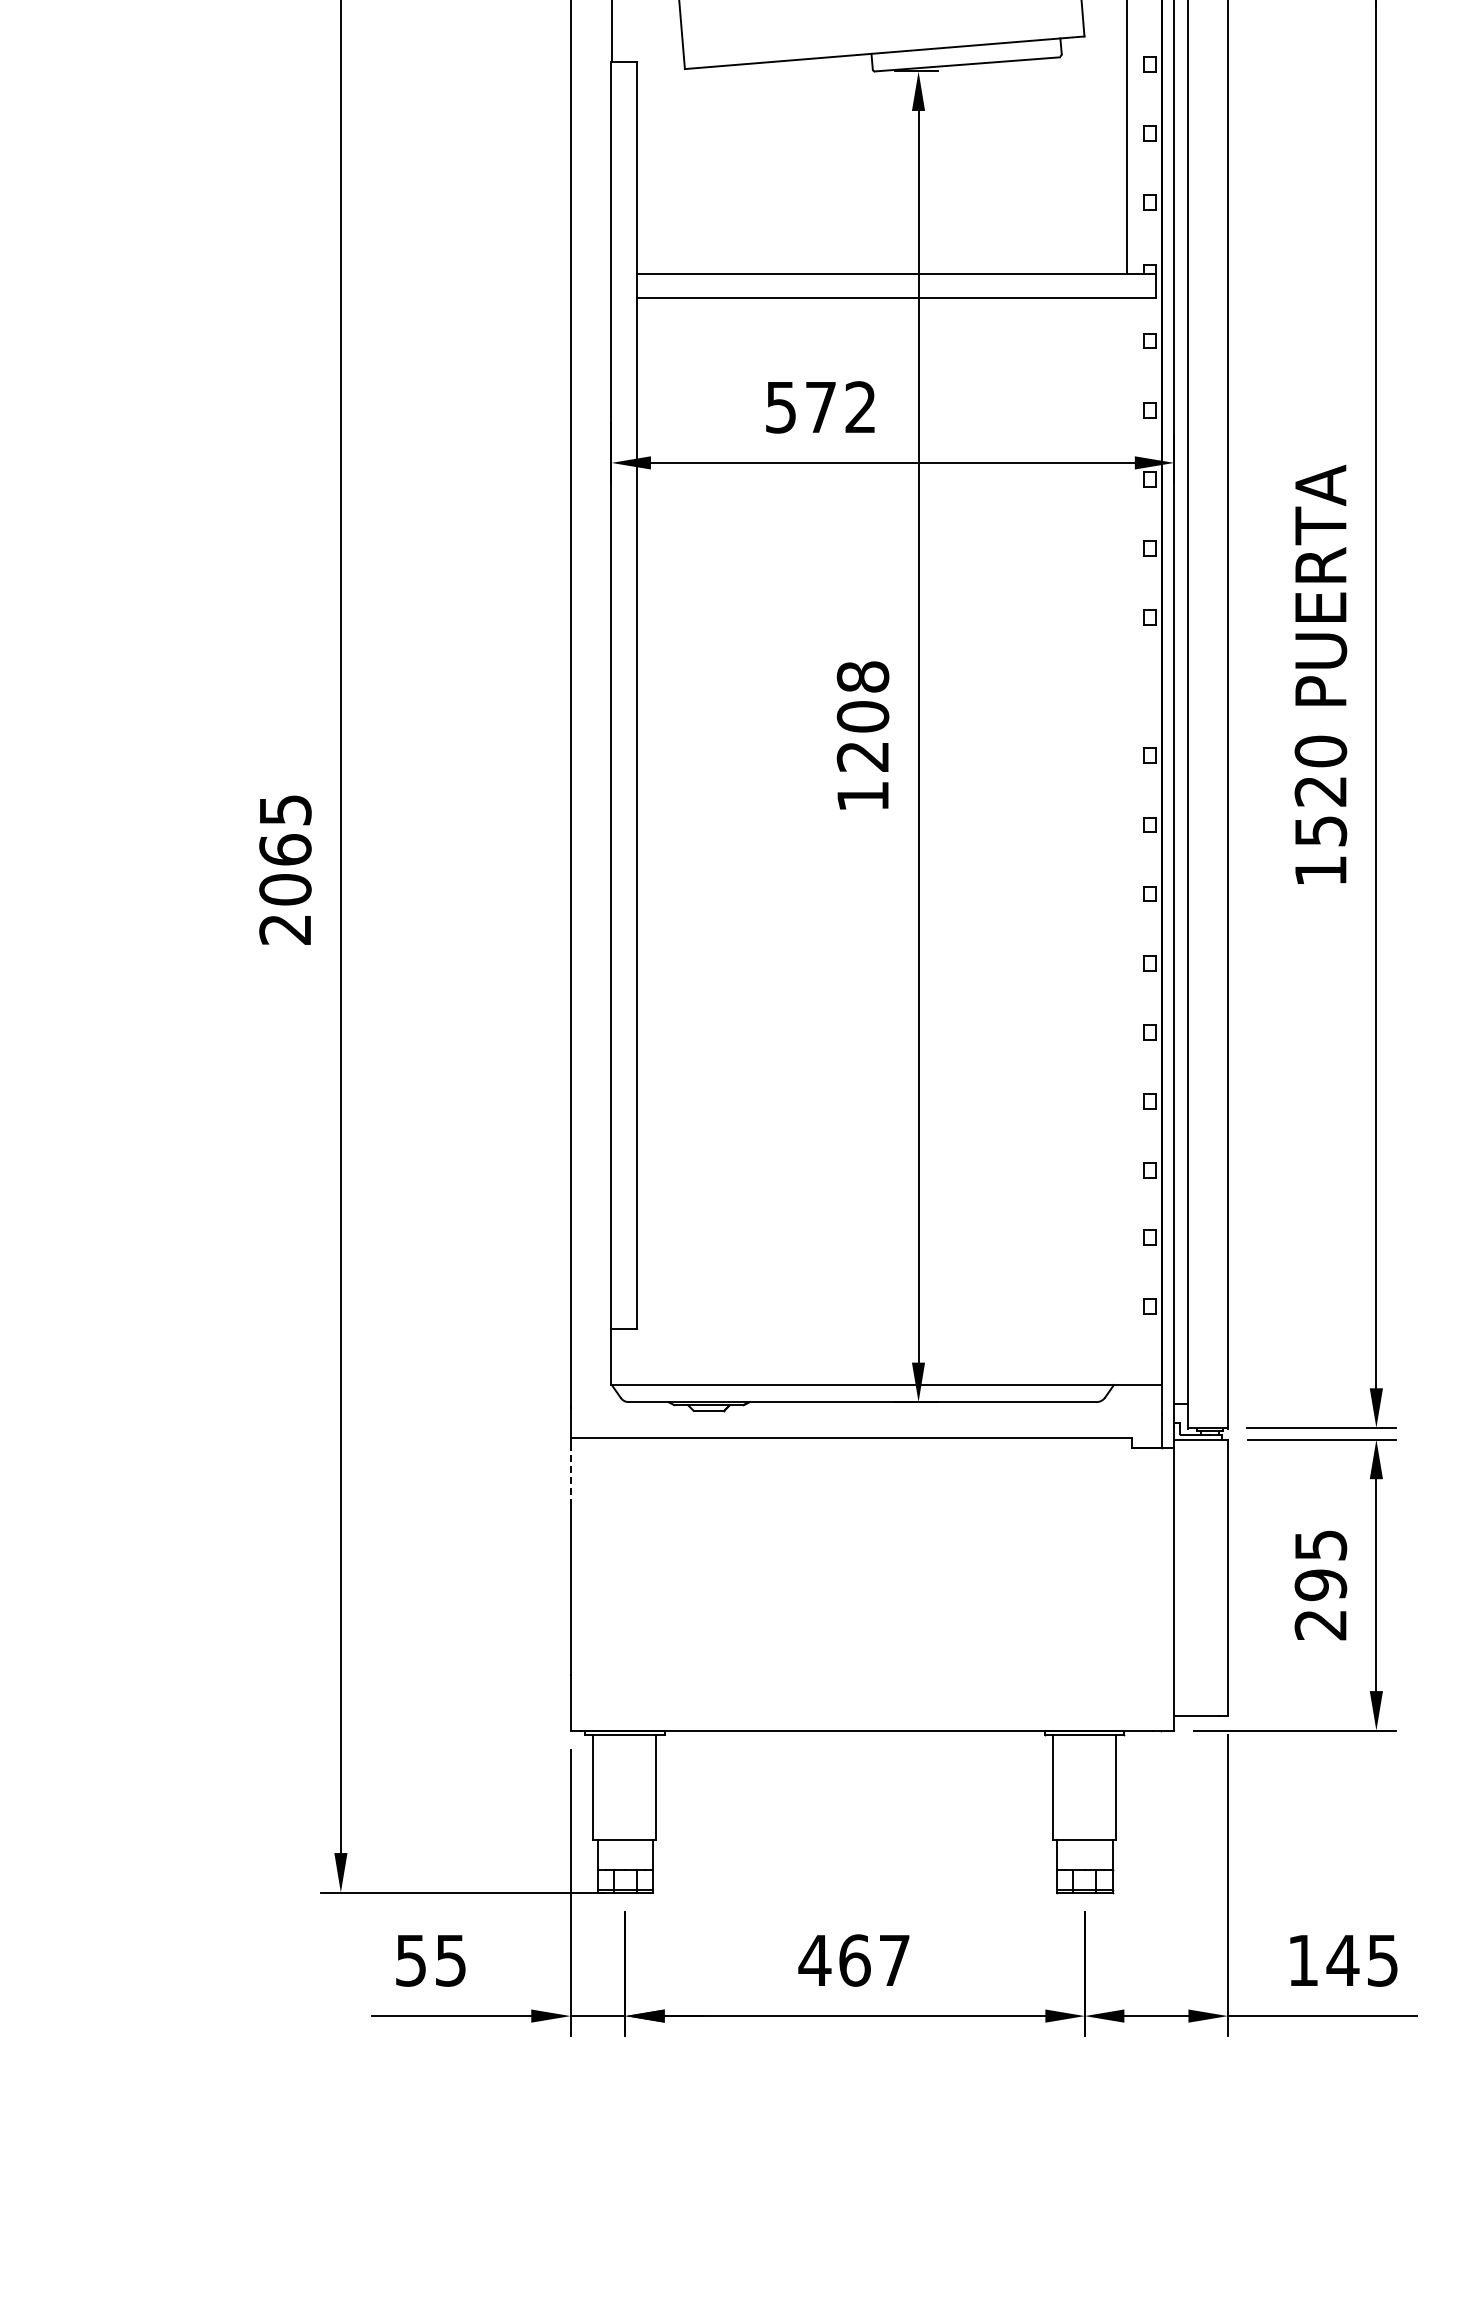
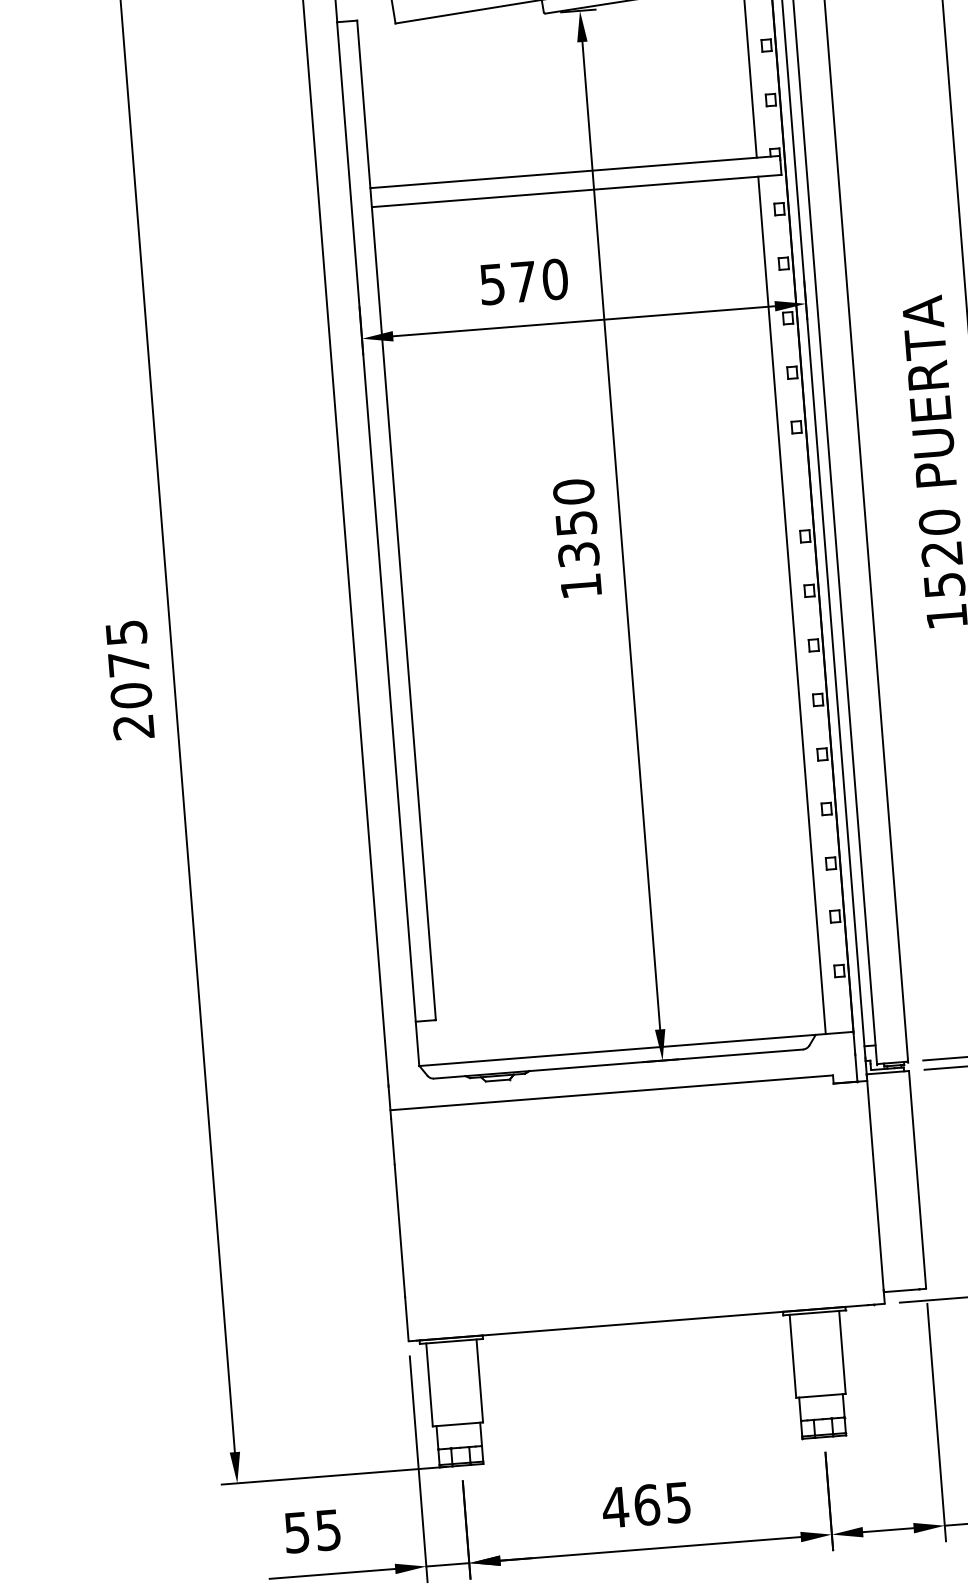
text: (860, 407) -> (555, 279), 572 -> 570
text: (862, 716) -> (575, 523), 1208 -> 1350
line: (1126, 841) -> (791, 605), added
text: (285, 849) -> (128, 663), 2065 -> 2075
line: (570, 1477) -> (392, 1141), dashed -> solid
text: (894, 1960) -> (678, 1502), 467 -> 465

